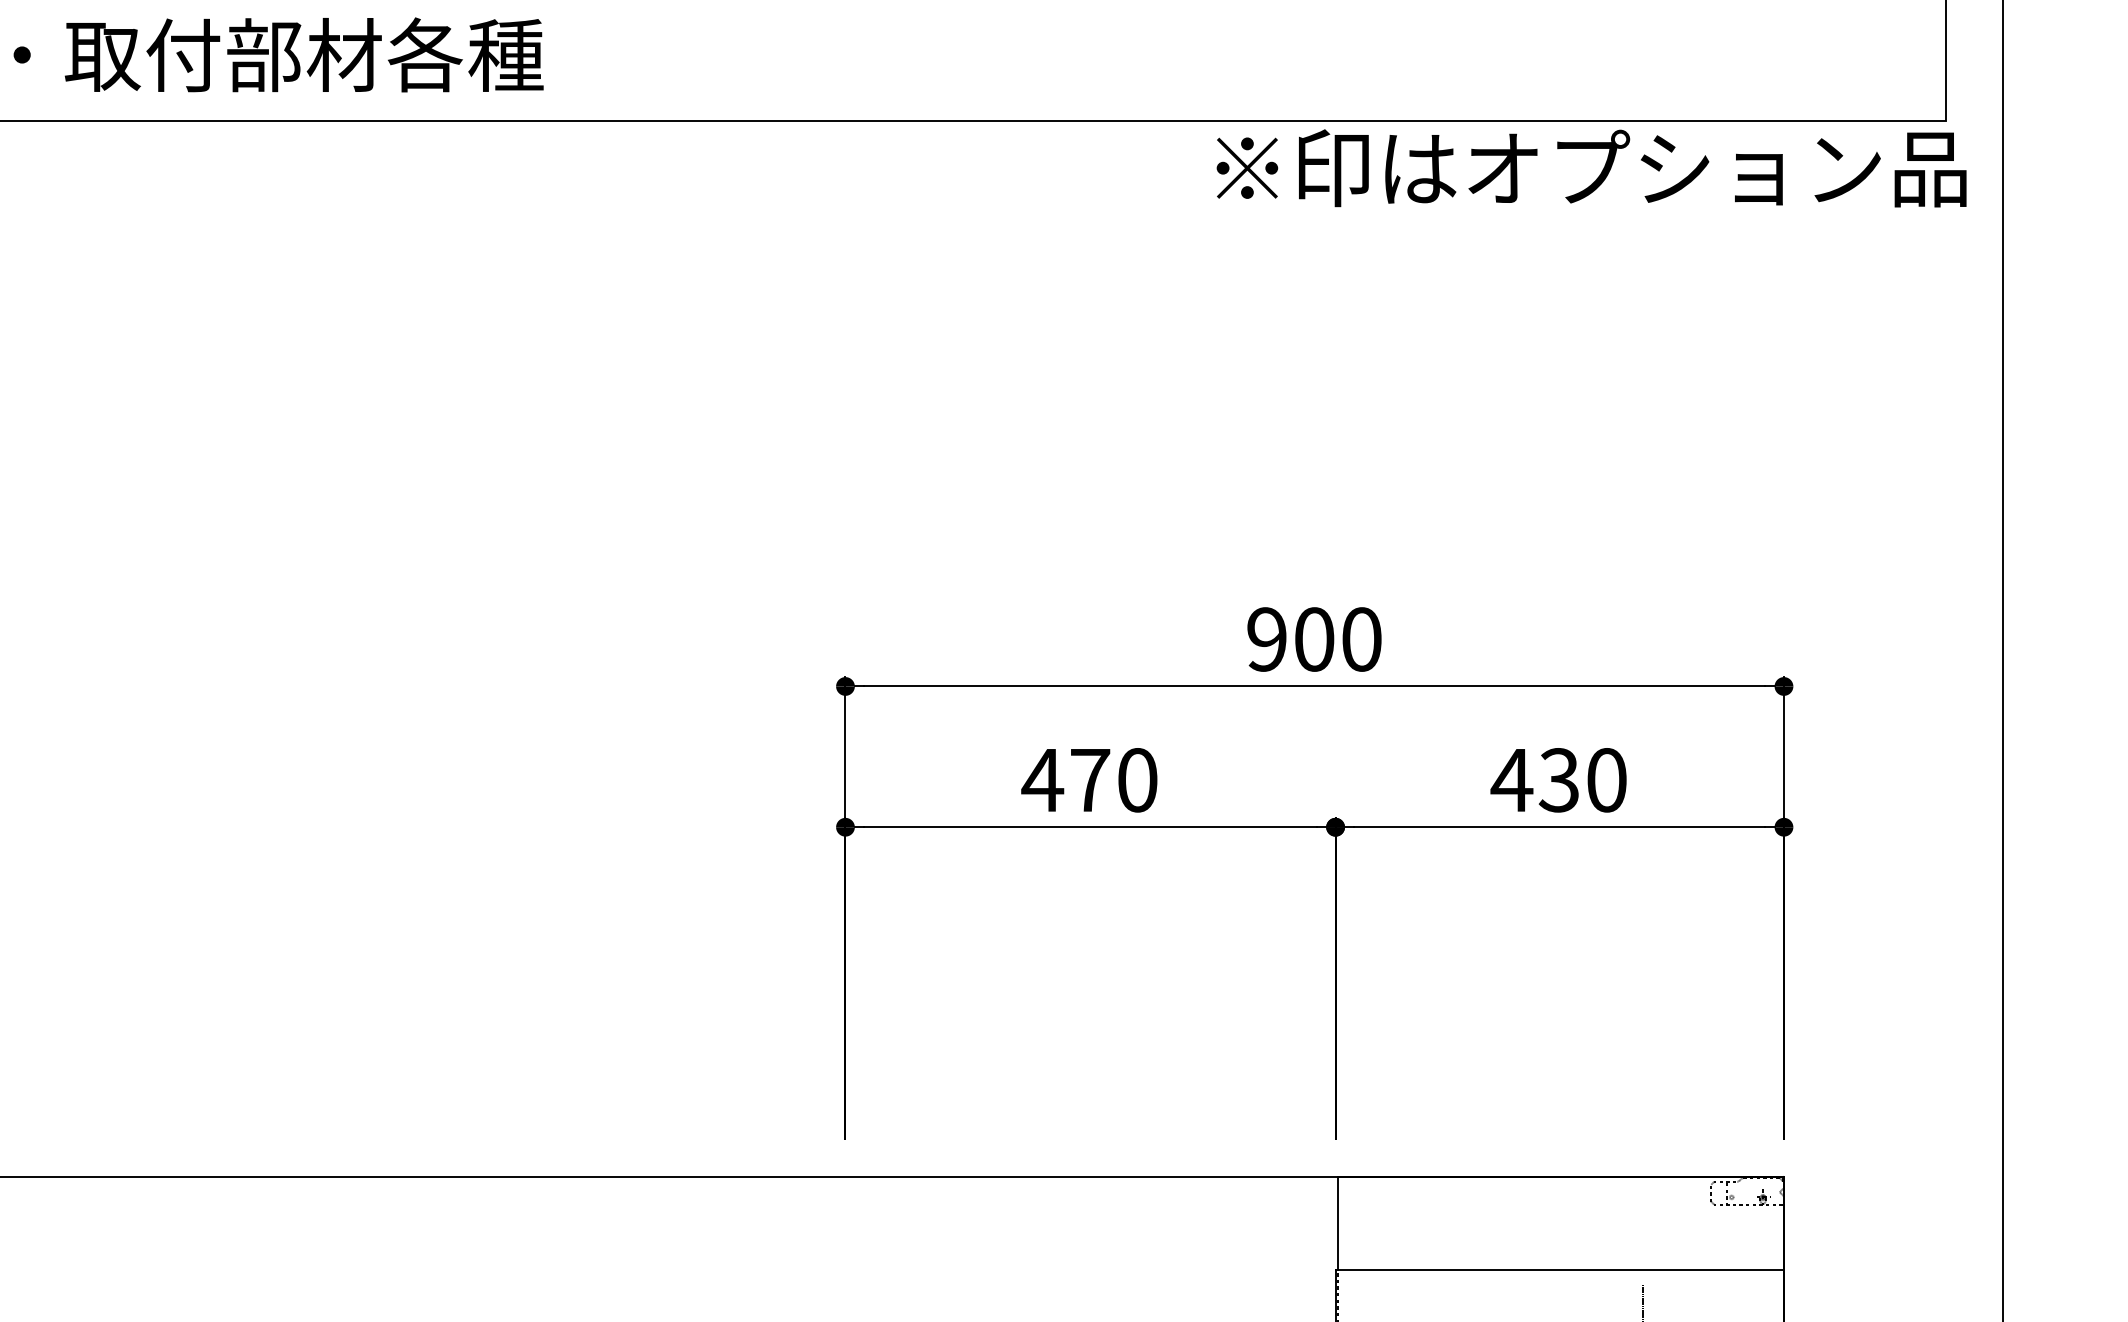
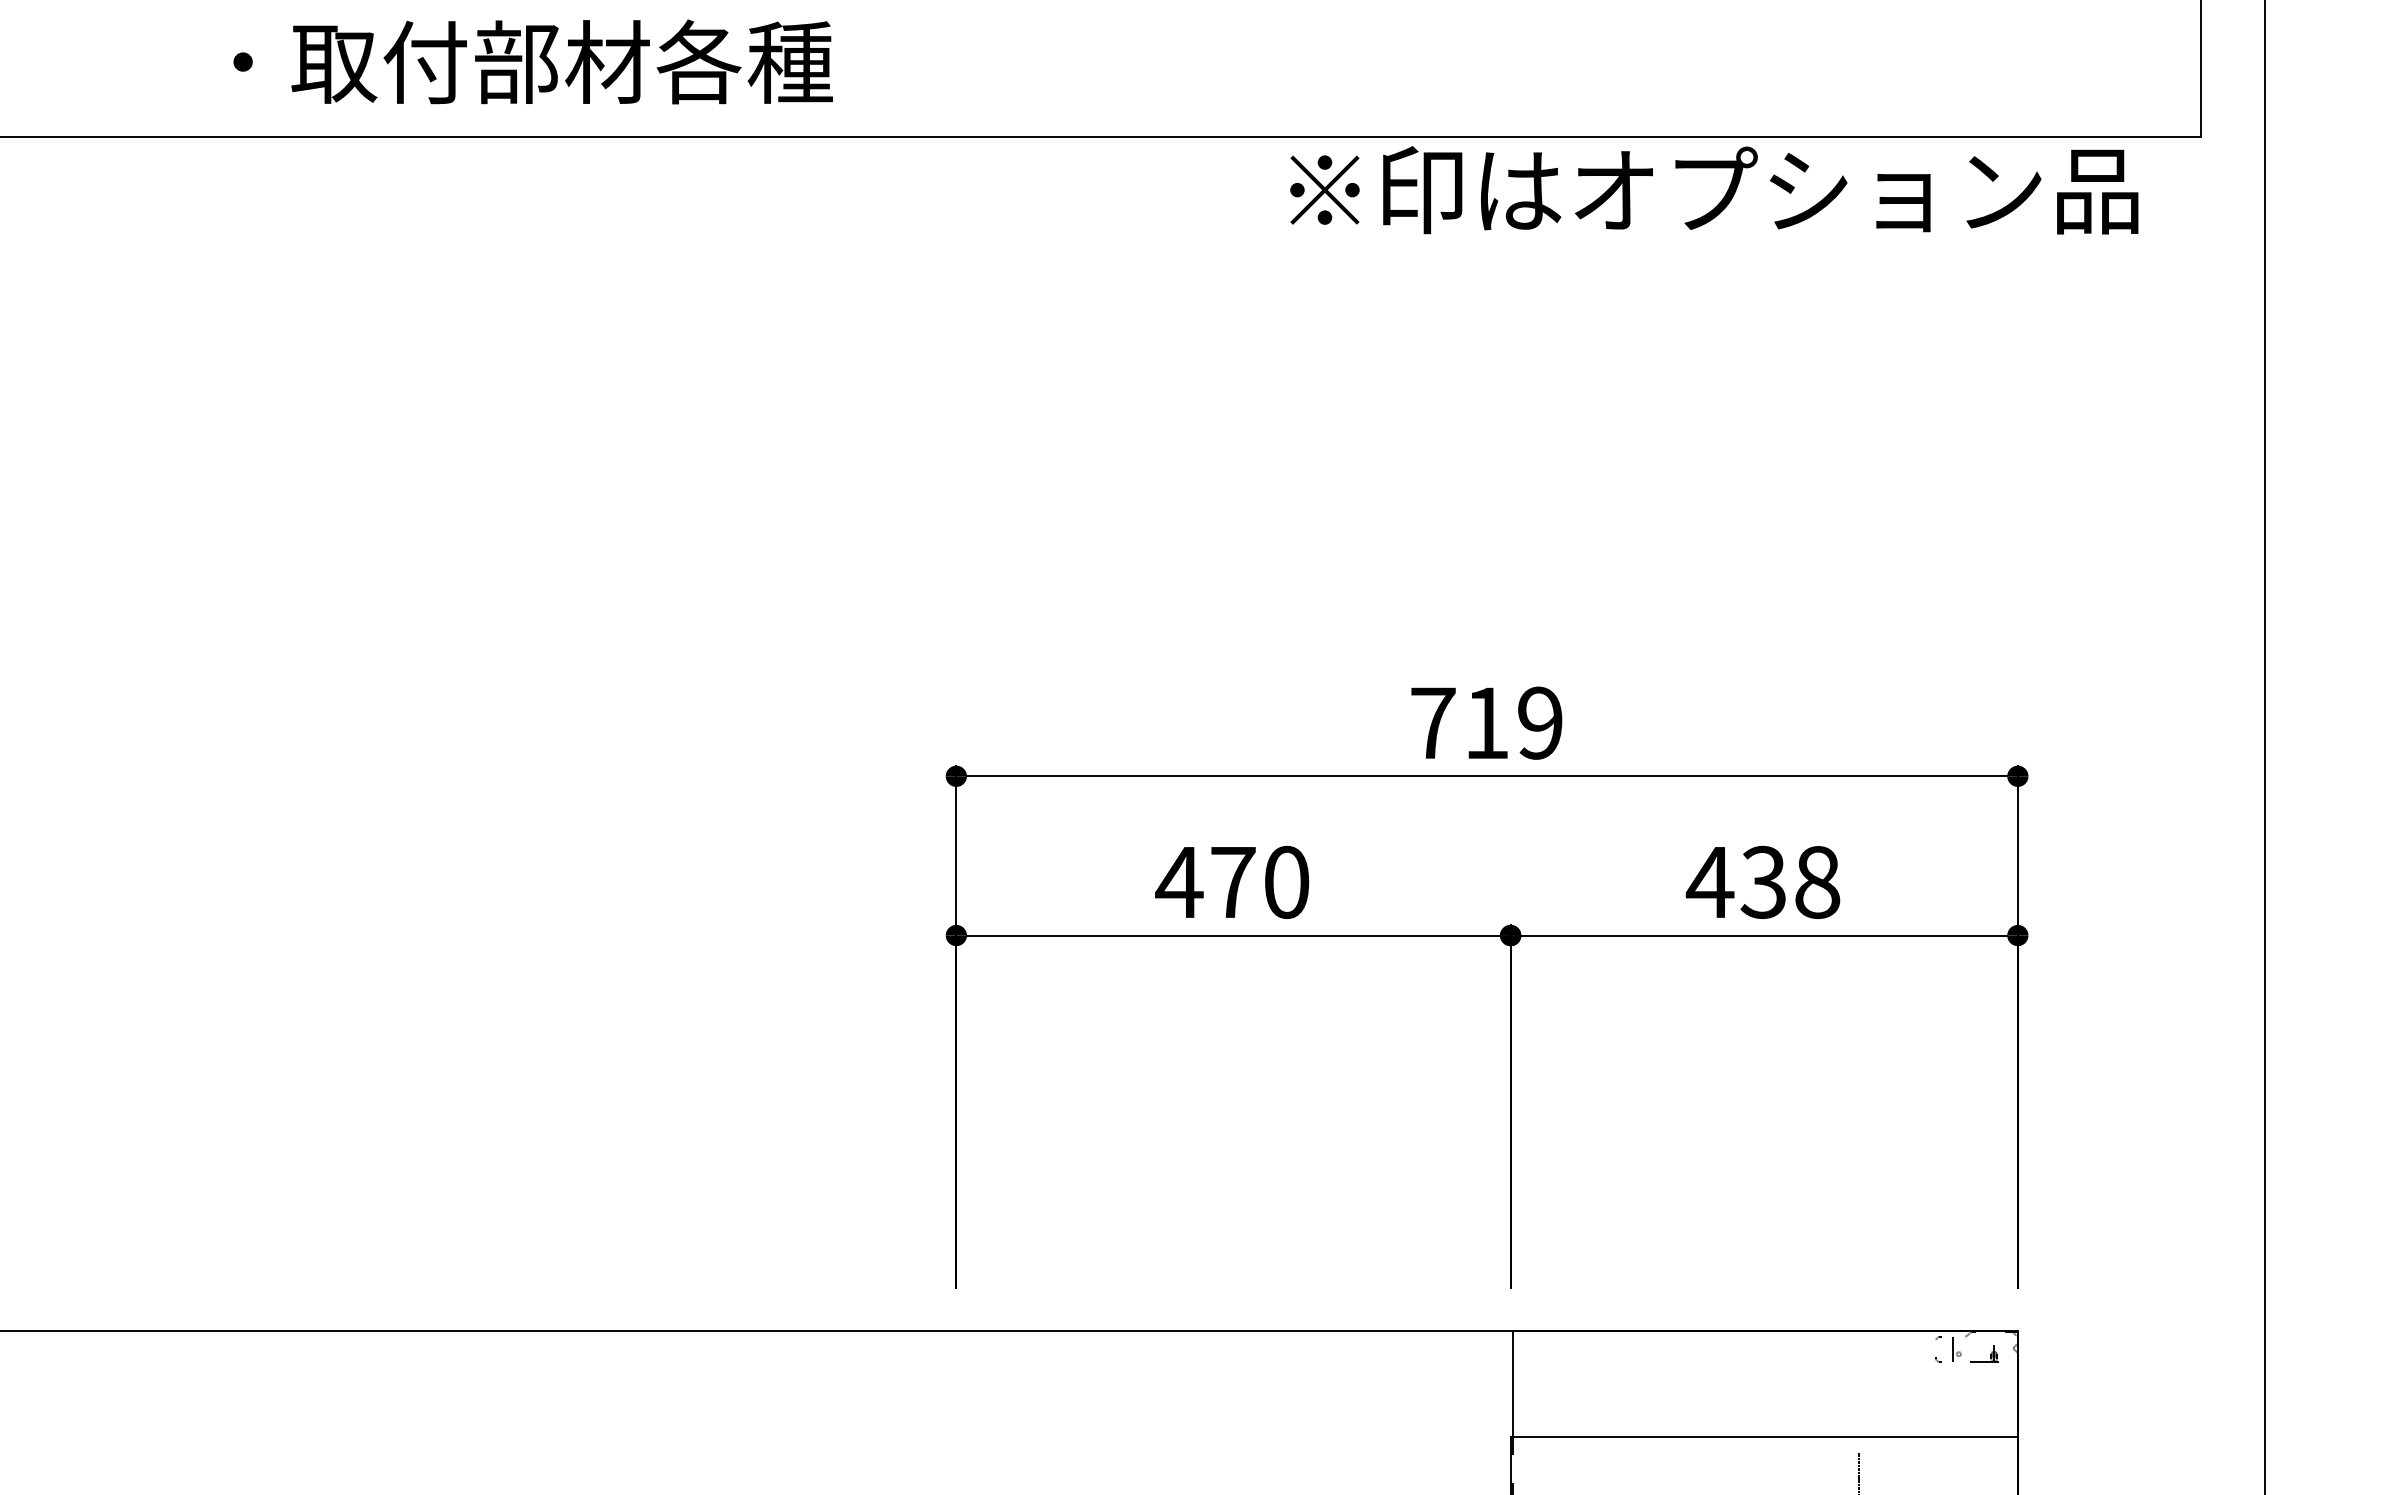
text: (278, 54) -> (532, 61), moved
text: (1591, 168) -> (1714, 190), moved
text: (1314, 638) -> (1486, 722), 900 -> 719
text: (1606, 779) -> (1817, 881), 430 -> 438

